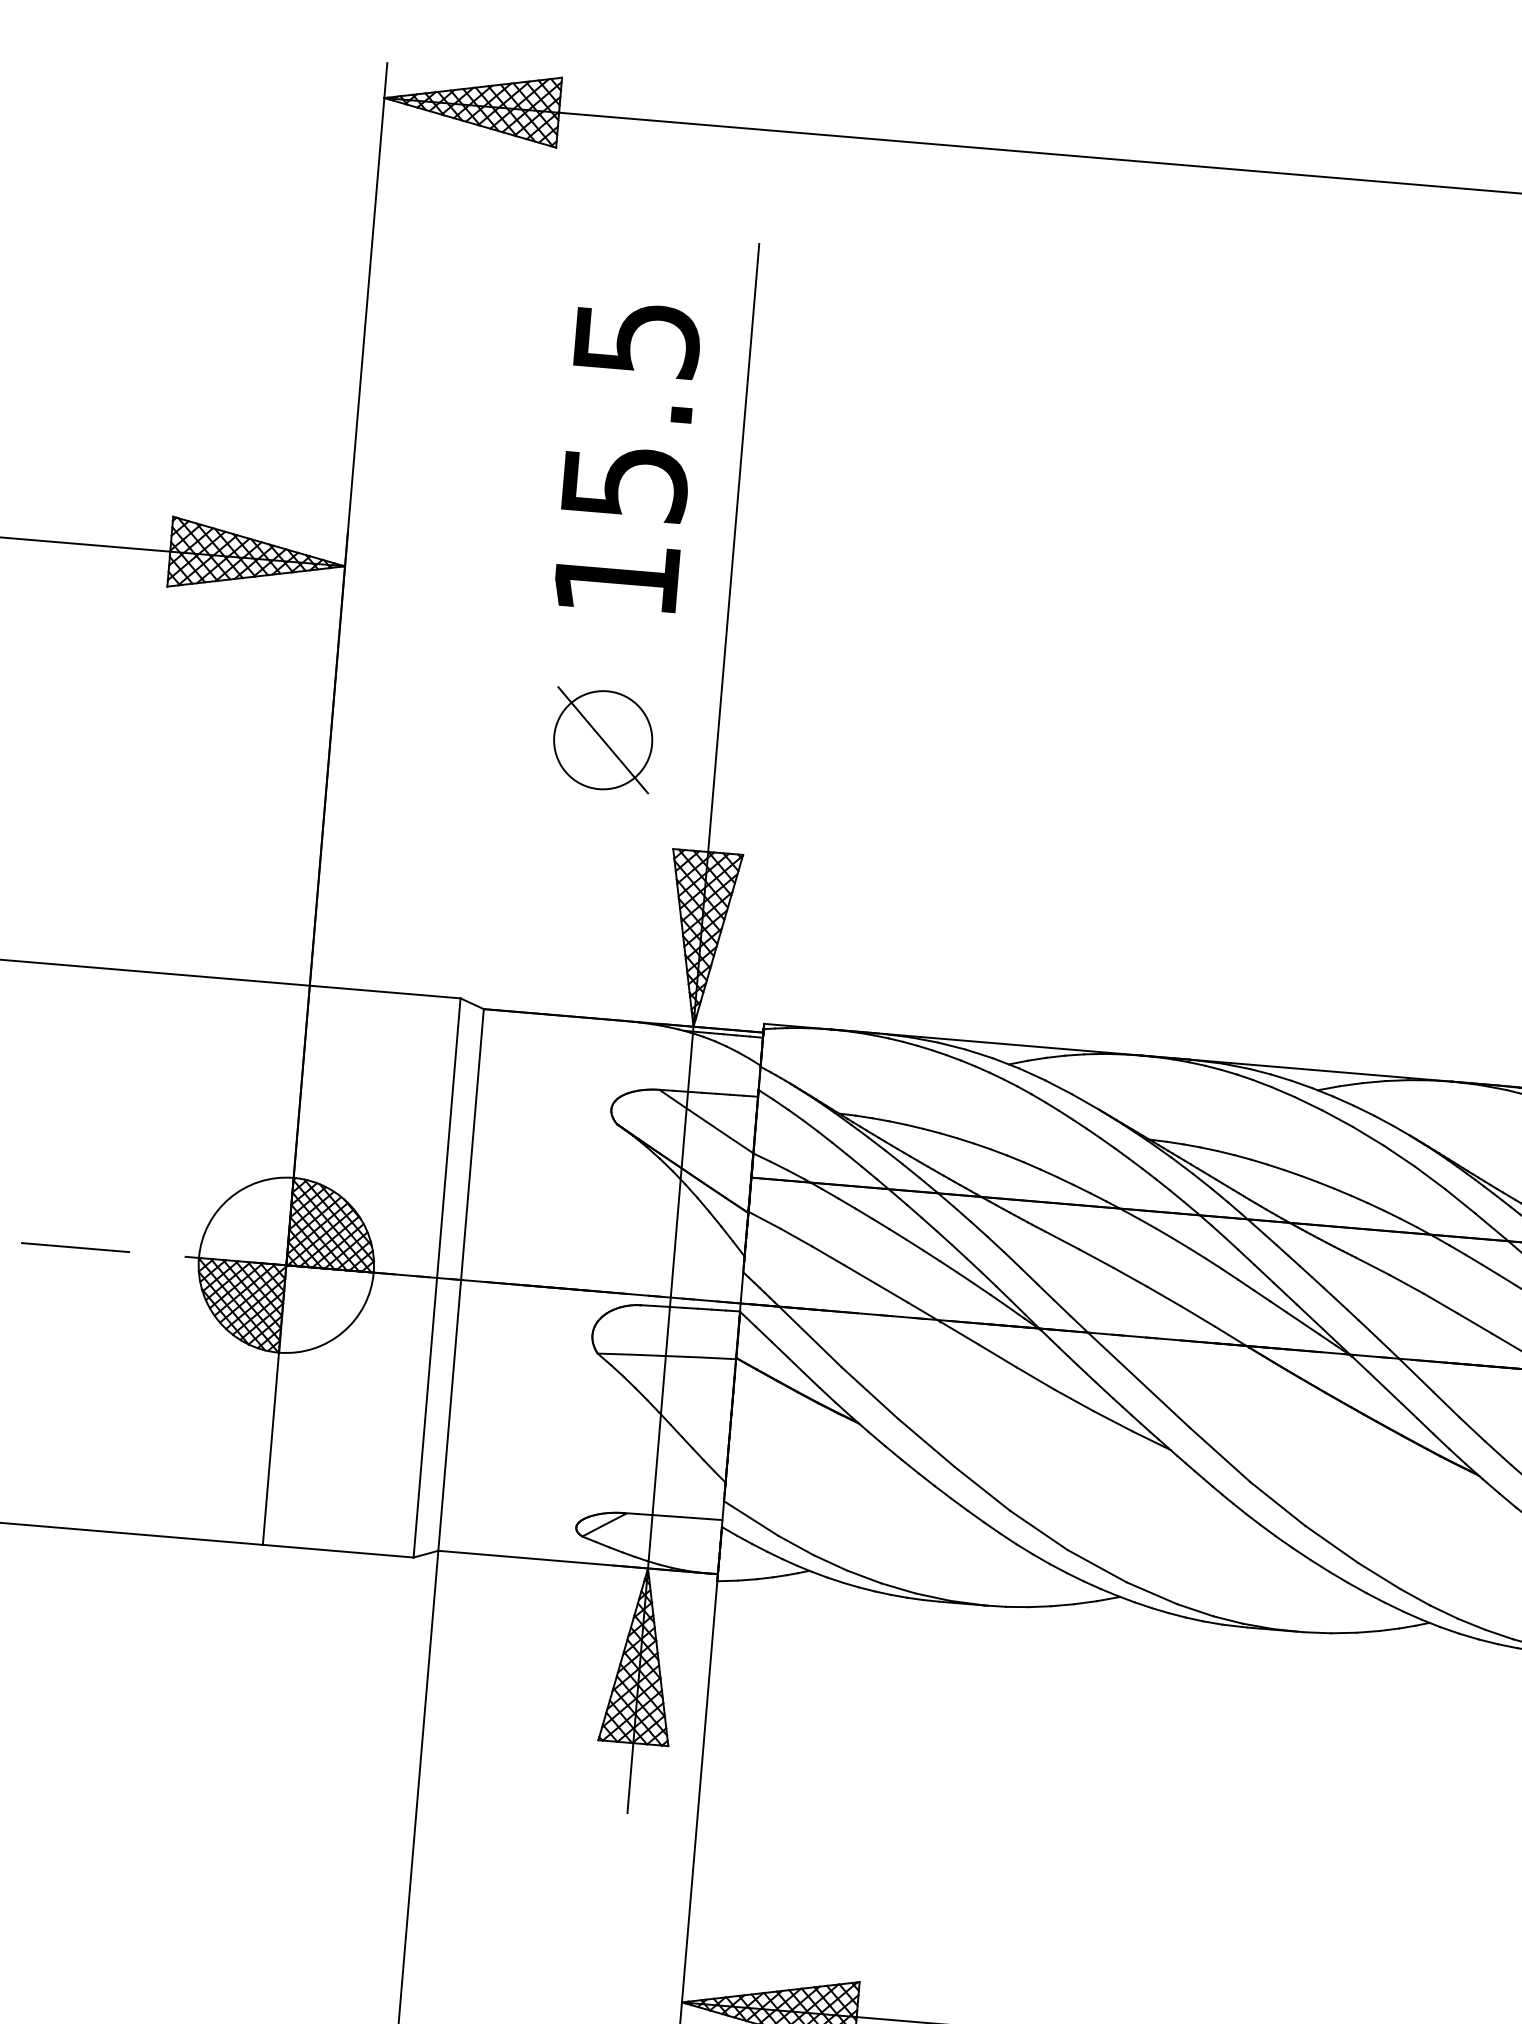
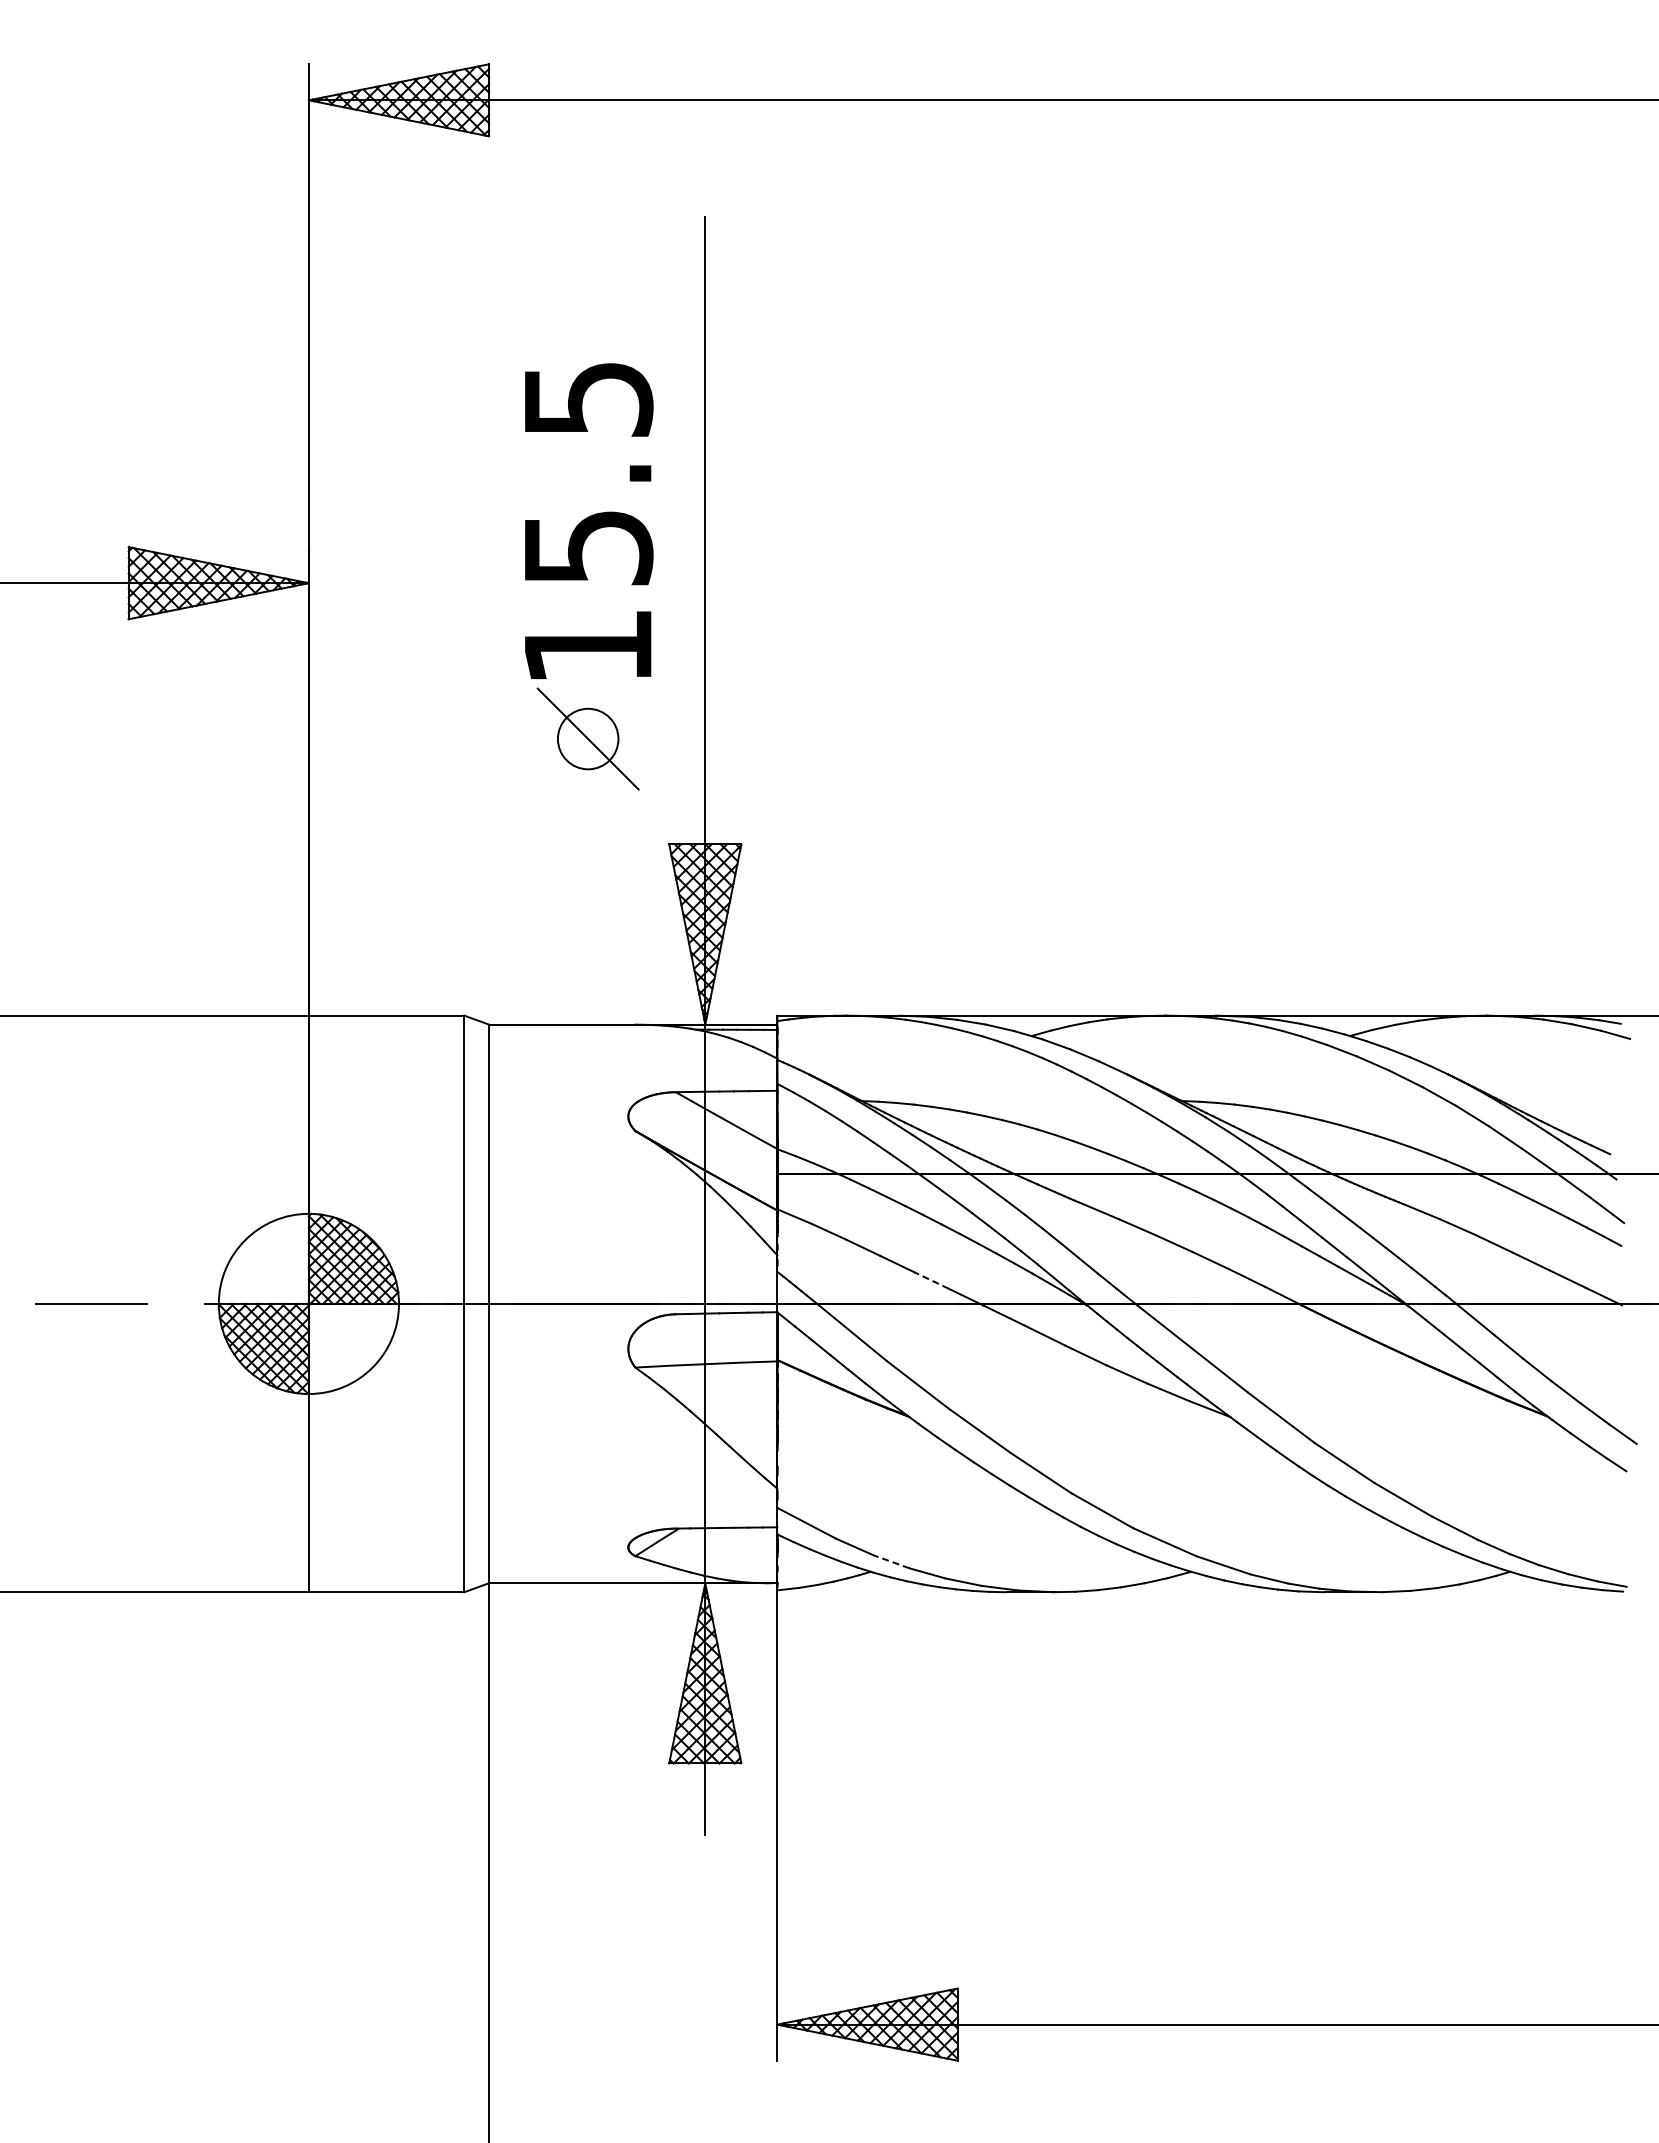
text: (628, 457) -> (589, 521), moved
circle: (602, 739) -> (587, 738), size x0.6
line: (892, 1293) -> (931, 1280), solid -> dashed
line: (830, 1562) -> (891, 1561), solid -> dashed

